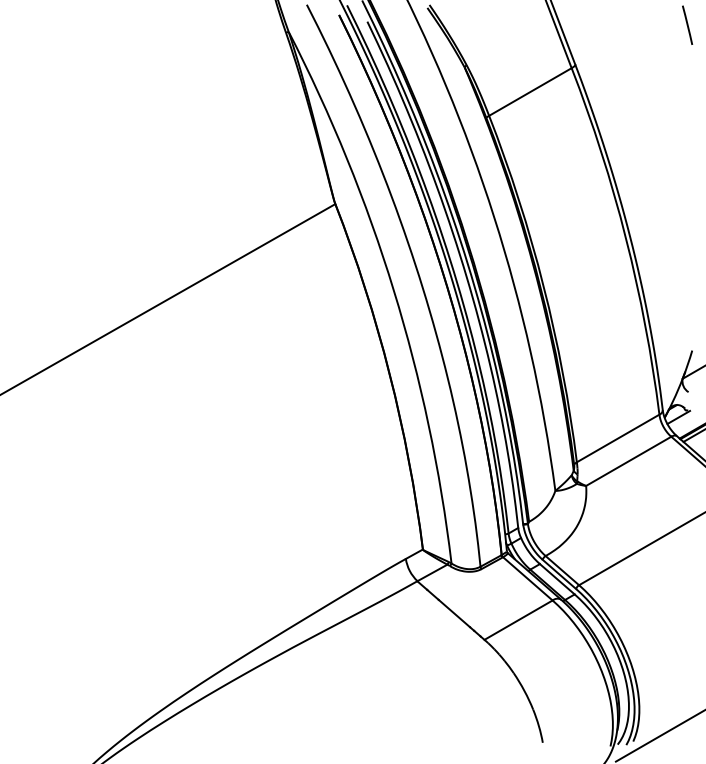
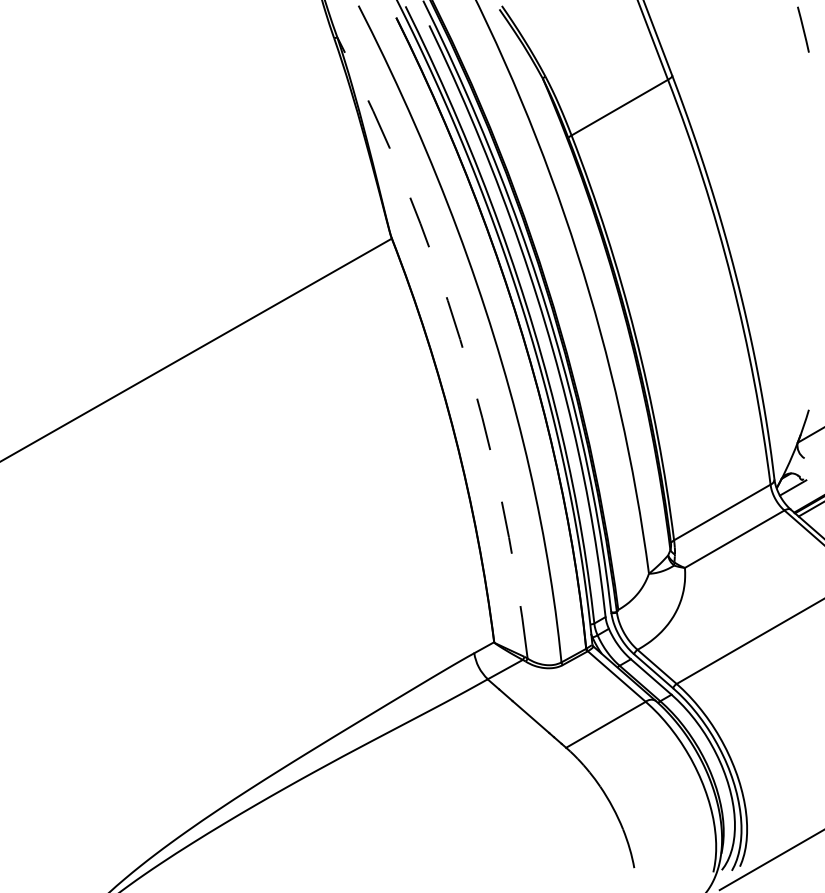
arc: (393, 290) -> (459, 339), solid -> dashed

